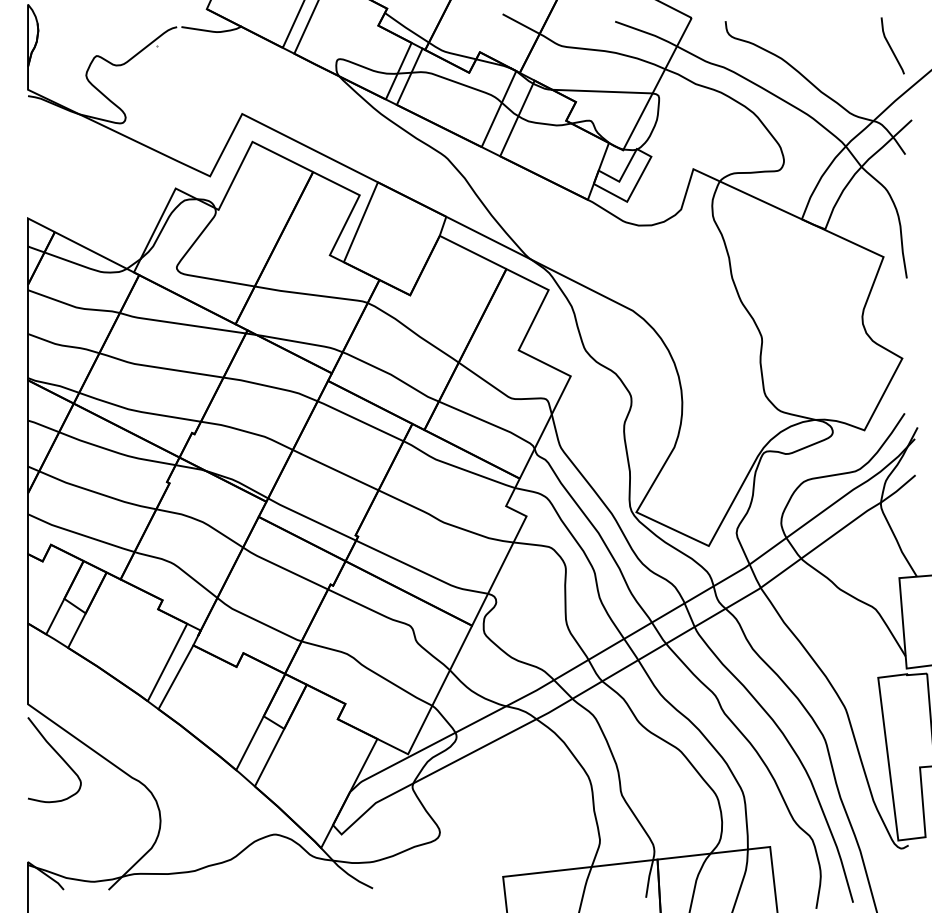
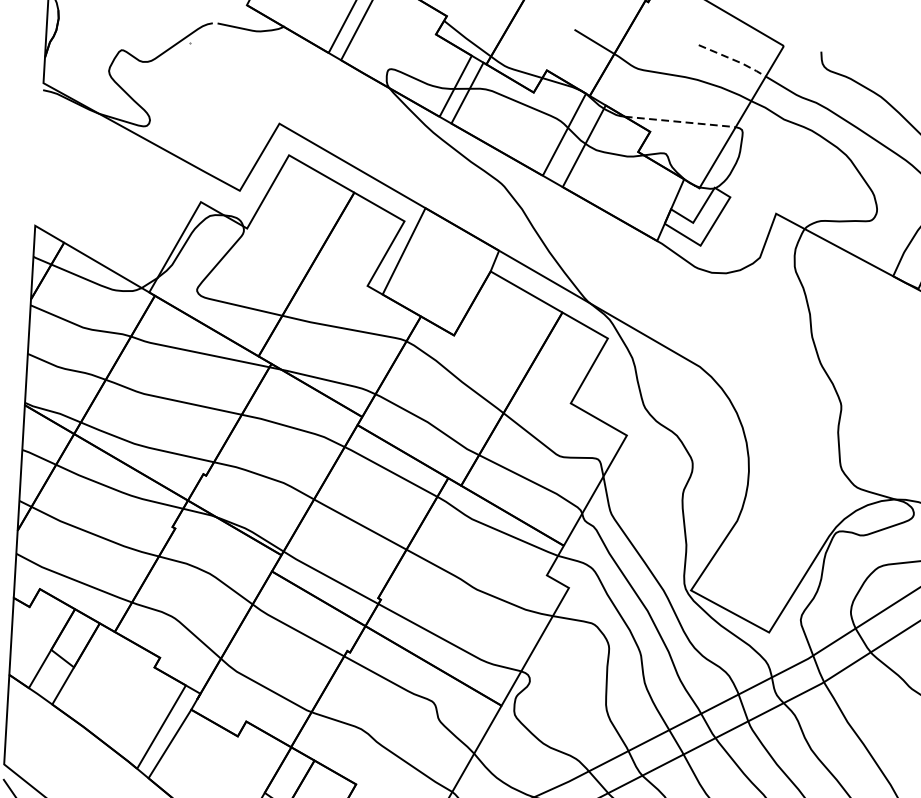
line: (647, 33) -> (733, 60), solid -> dashed
line: (603, 91) -> (681, 121), solid -> dashed

